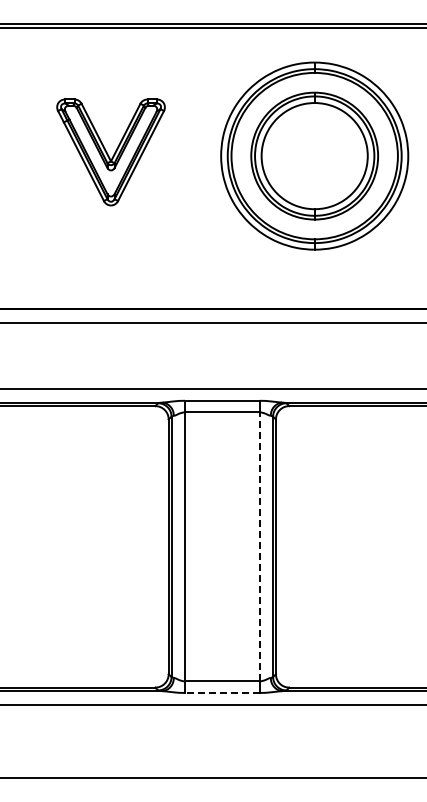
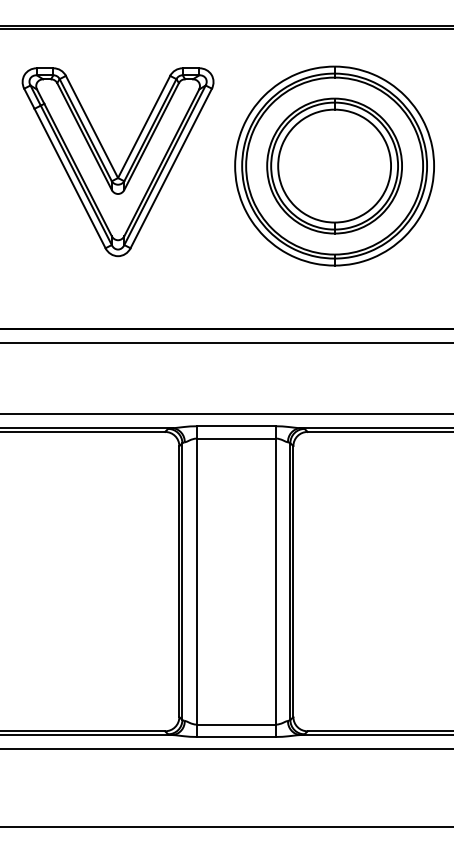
part: (110, 152) -> (117, 162), size x1.67
line: (259, 546) -> (275, 581), dashed -> solid
line: (221, 692) -> (235, 736), dashed -> solid

